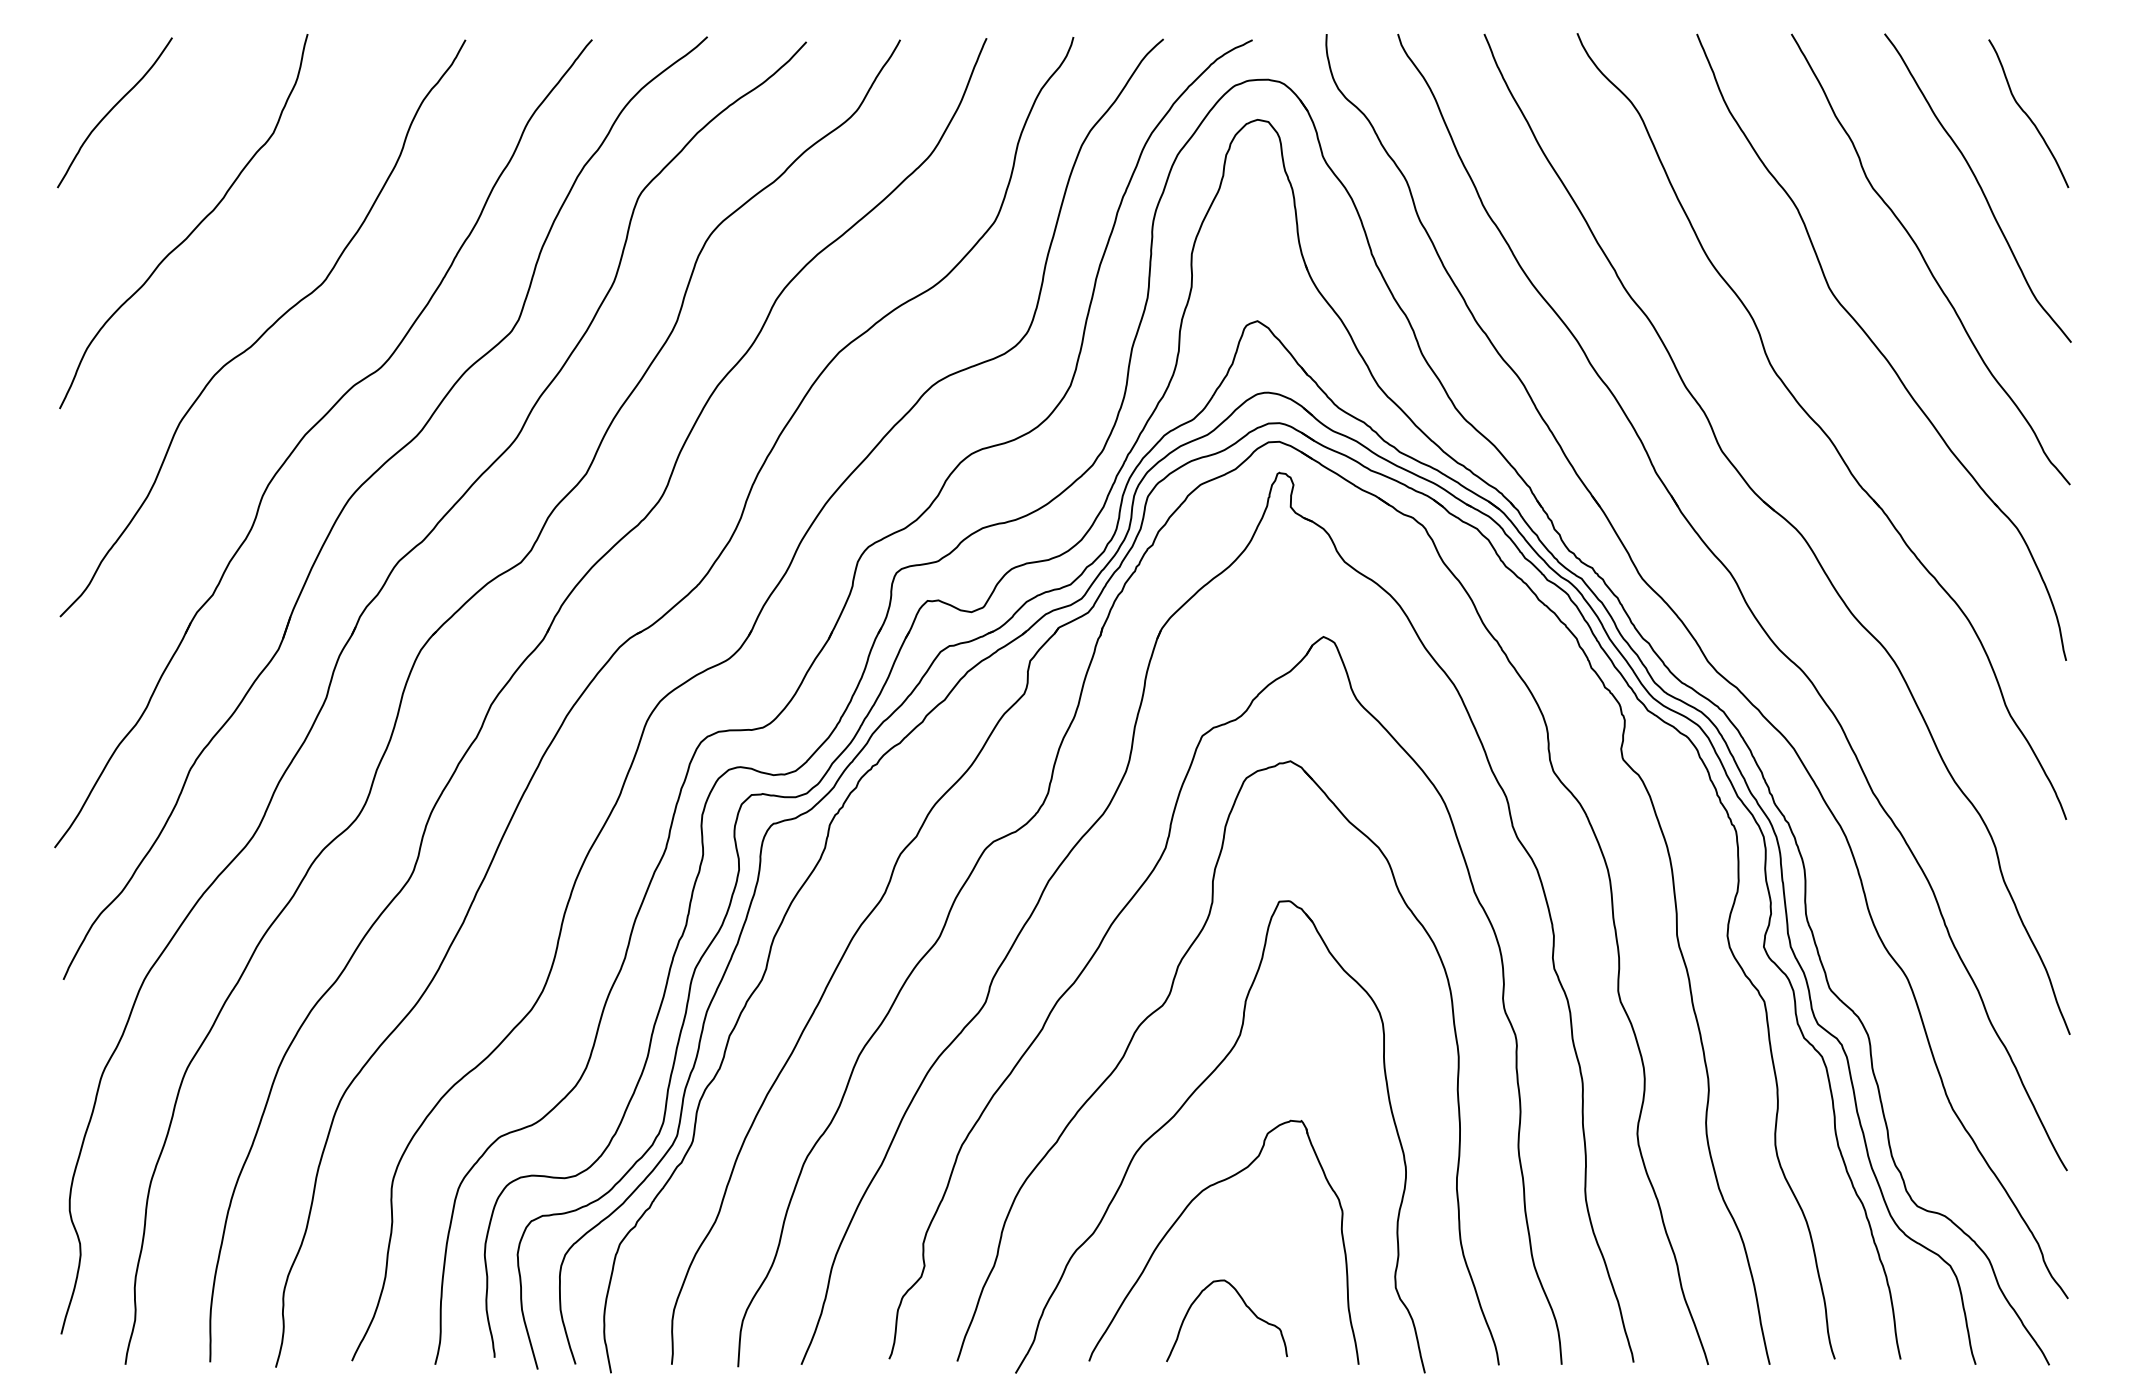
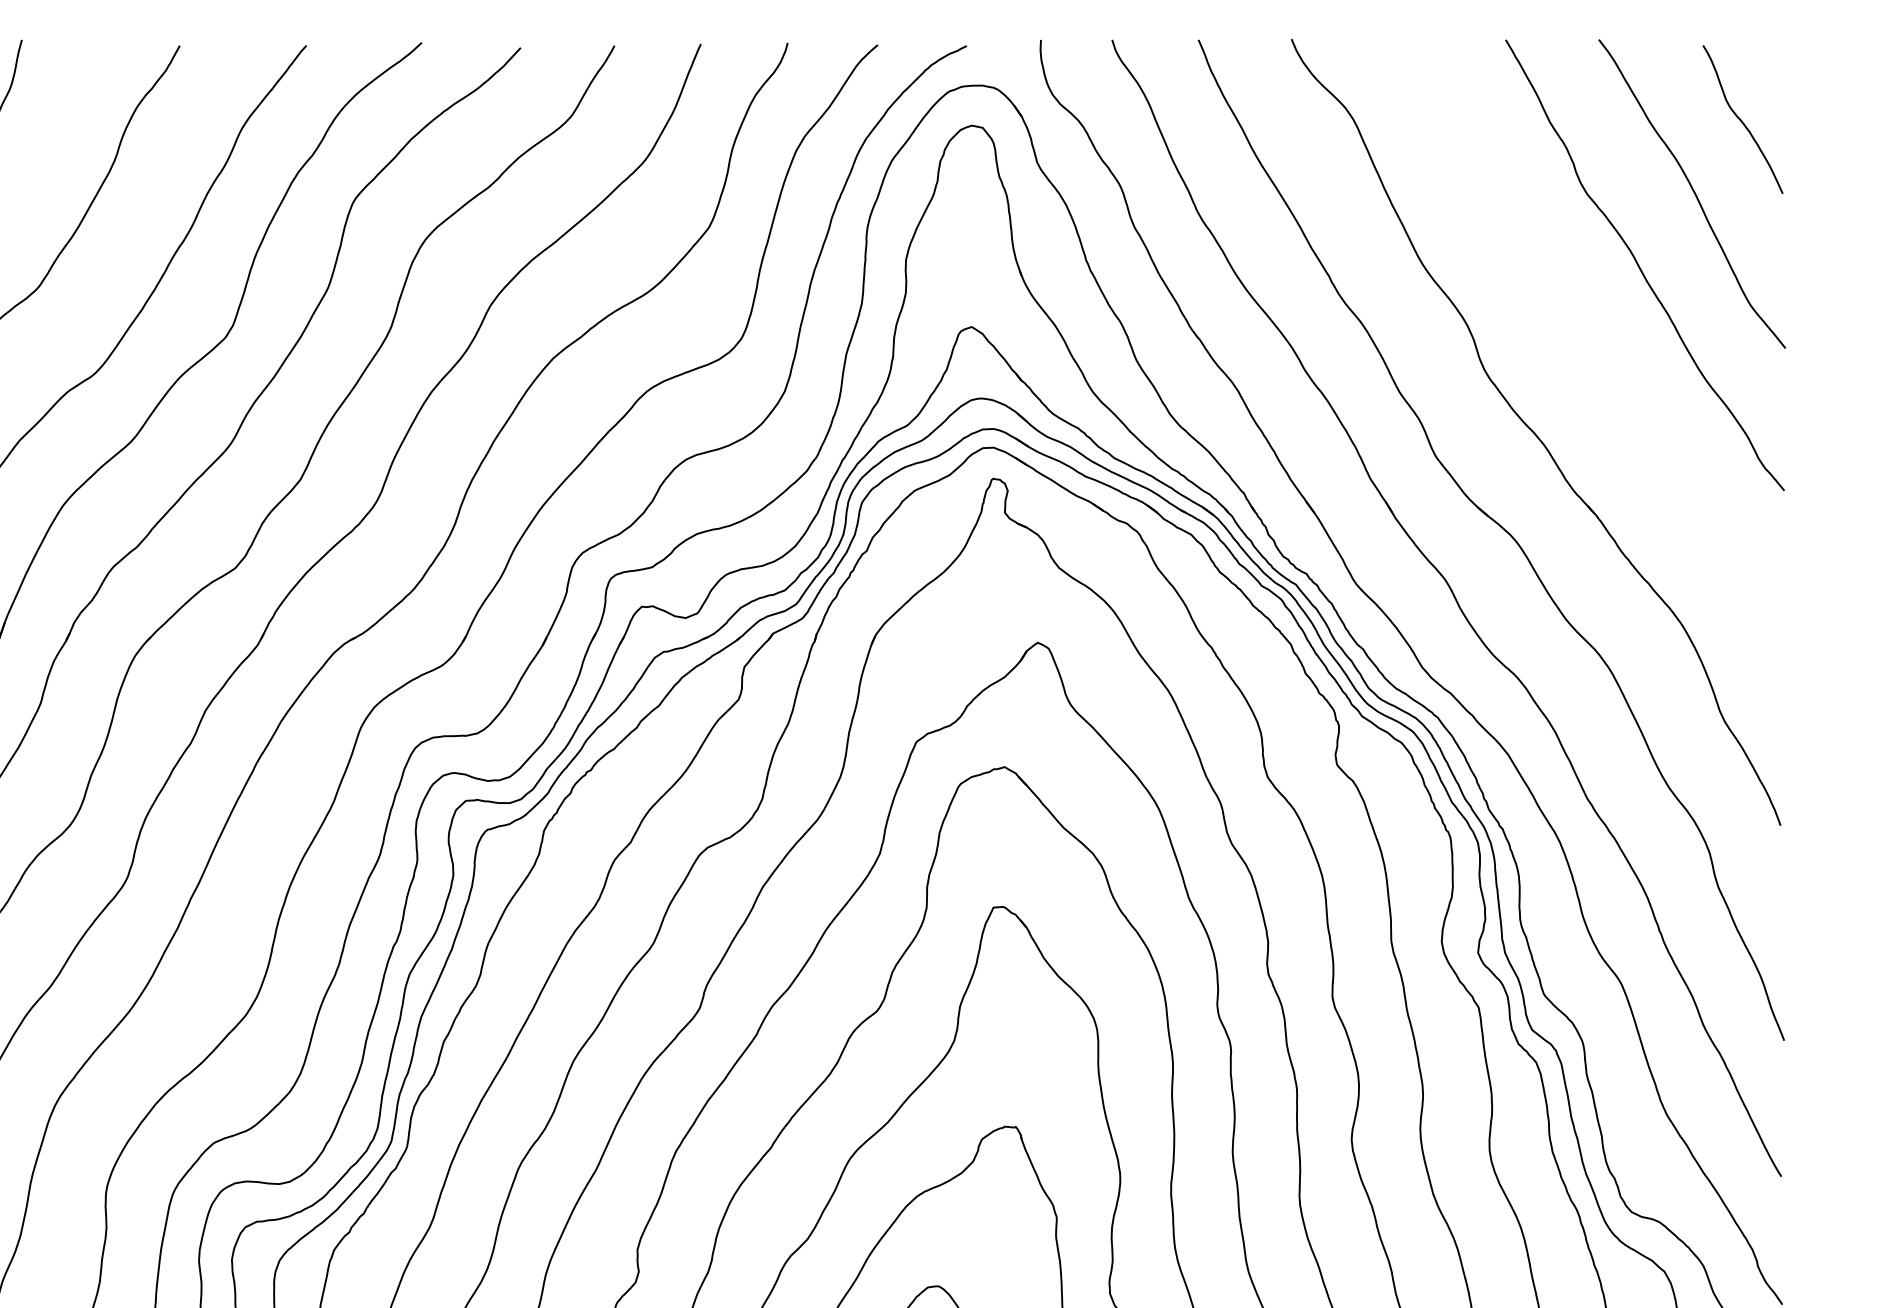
part: (1881, 346) -> (1595, 352), removed

